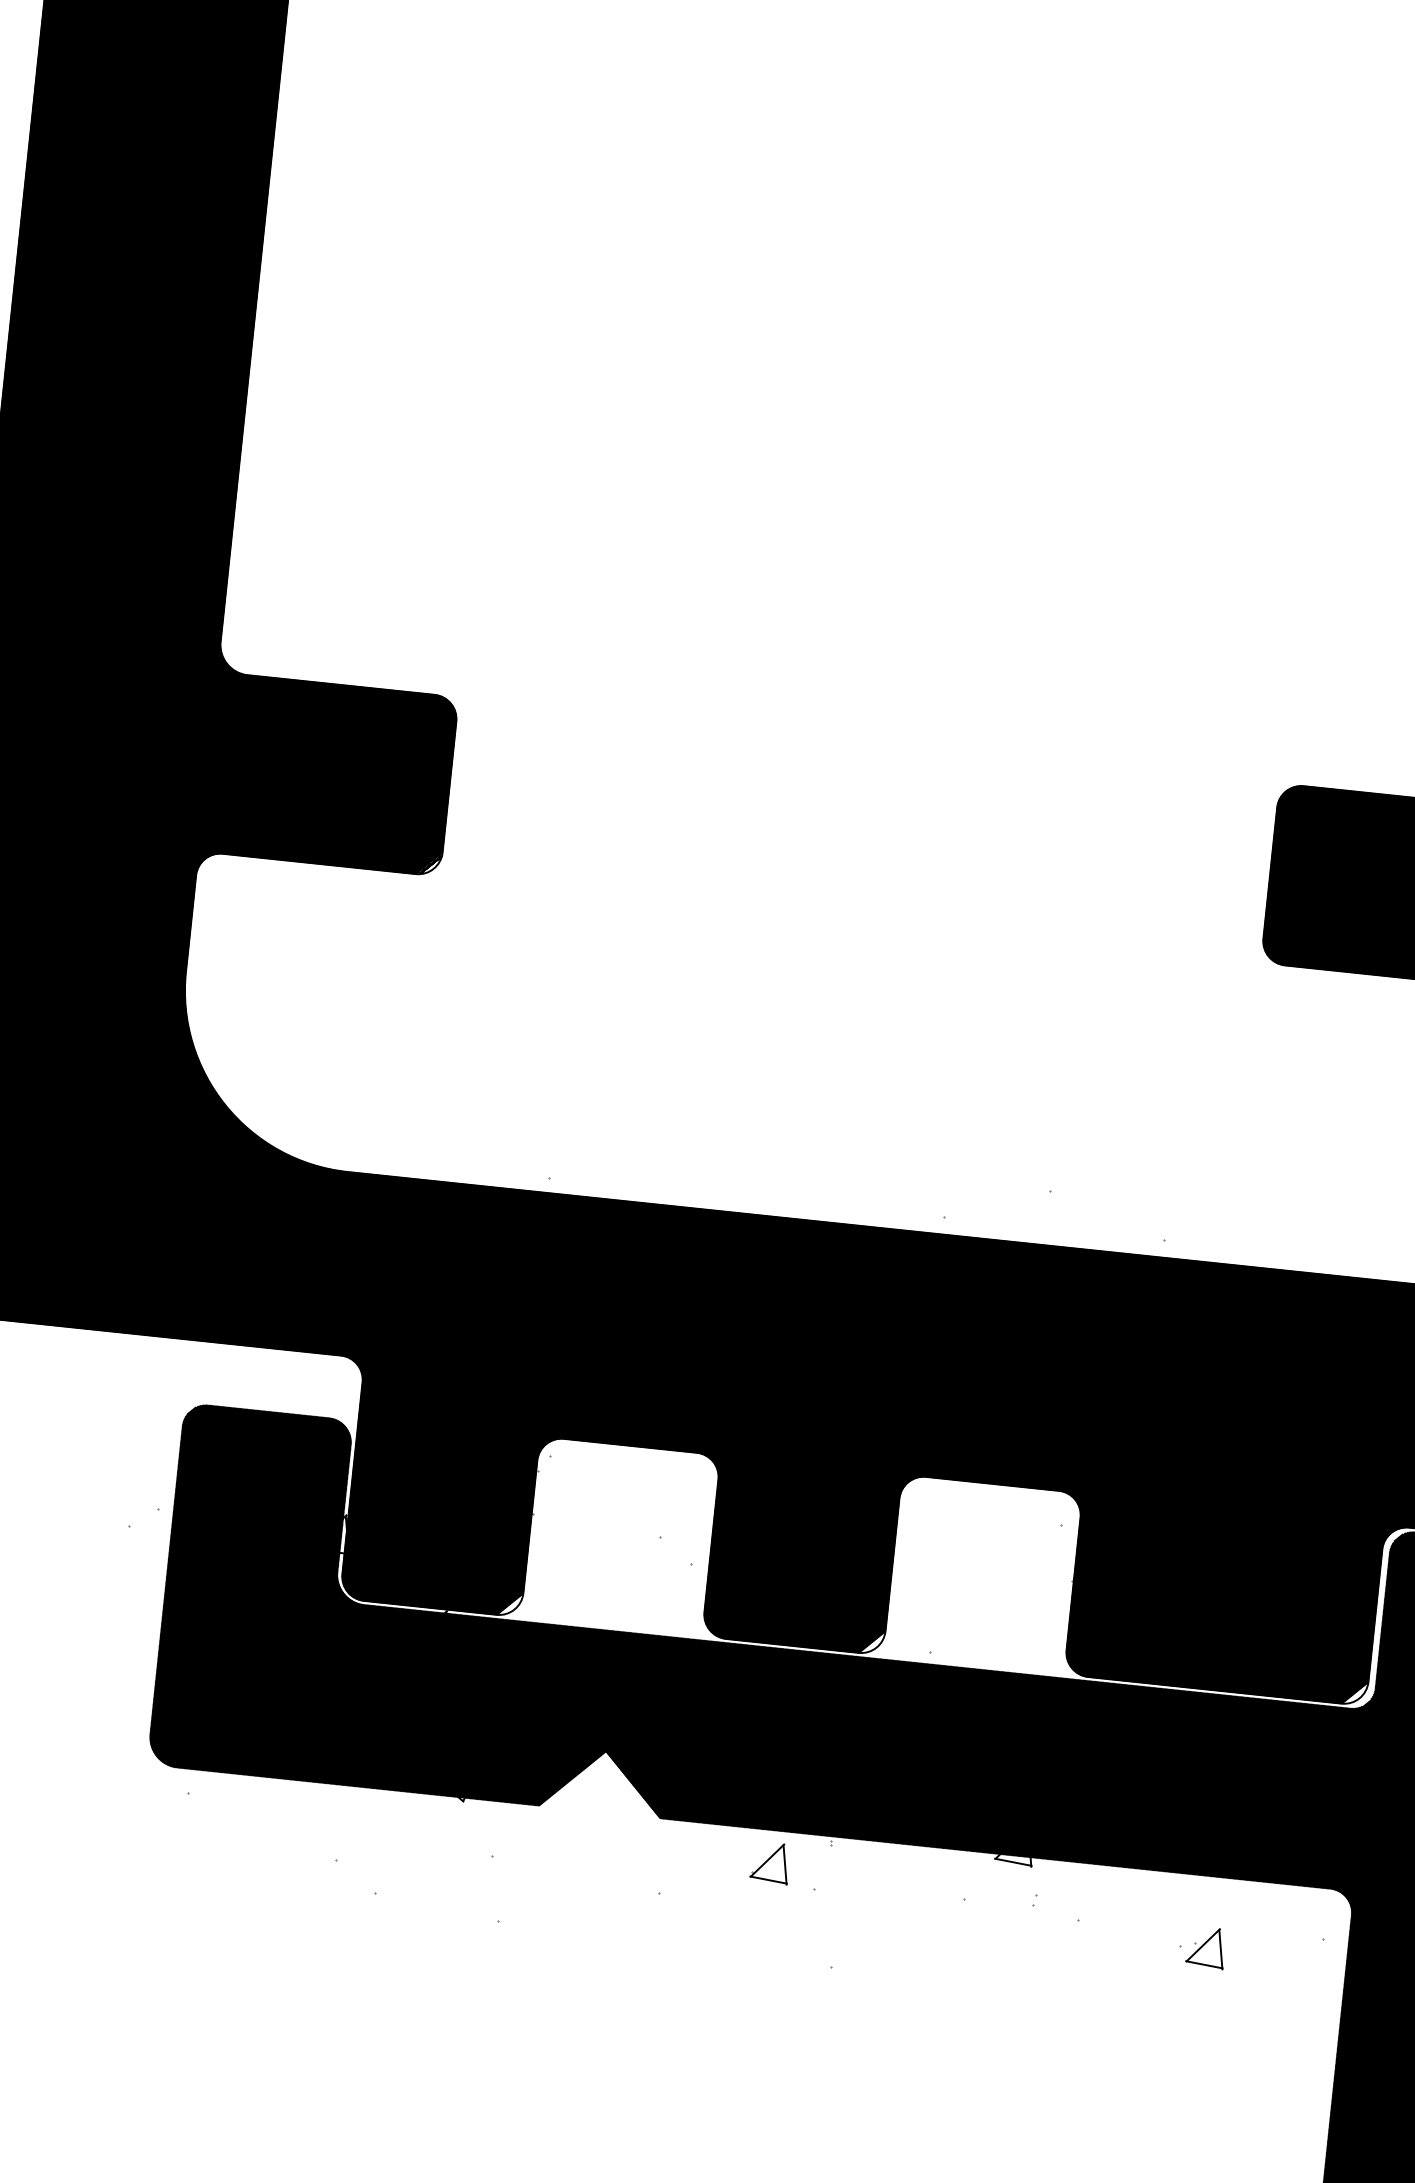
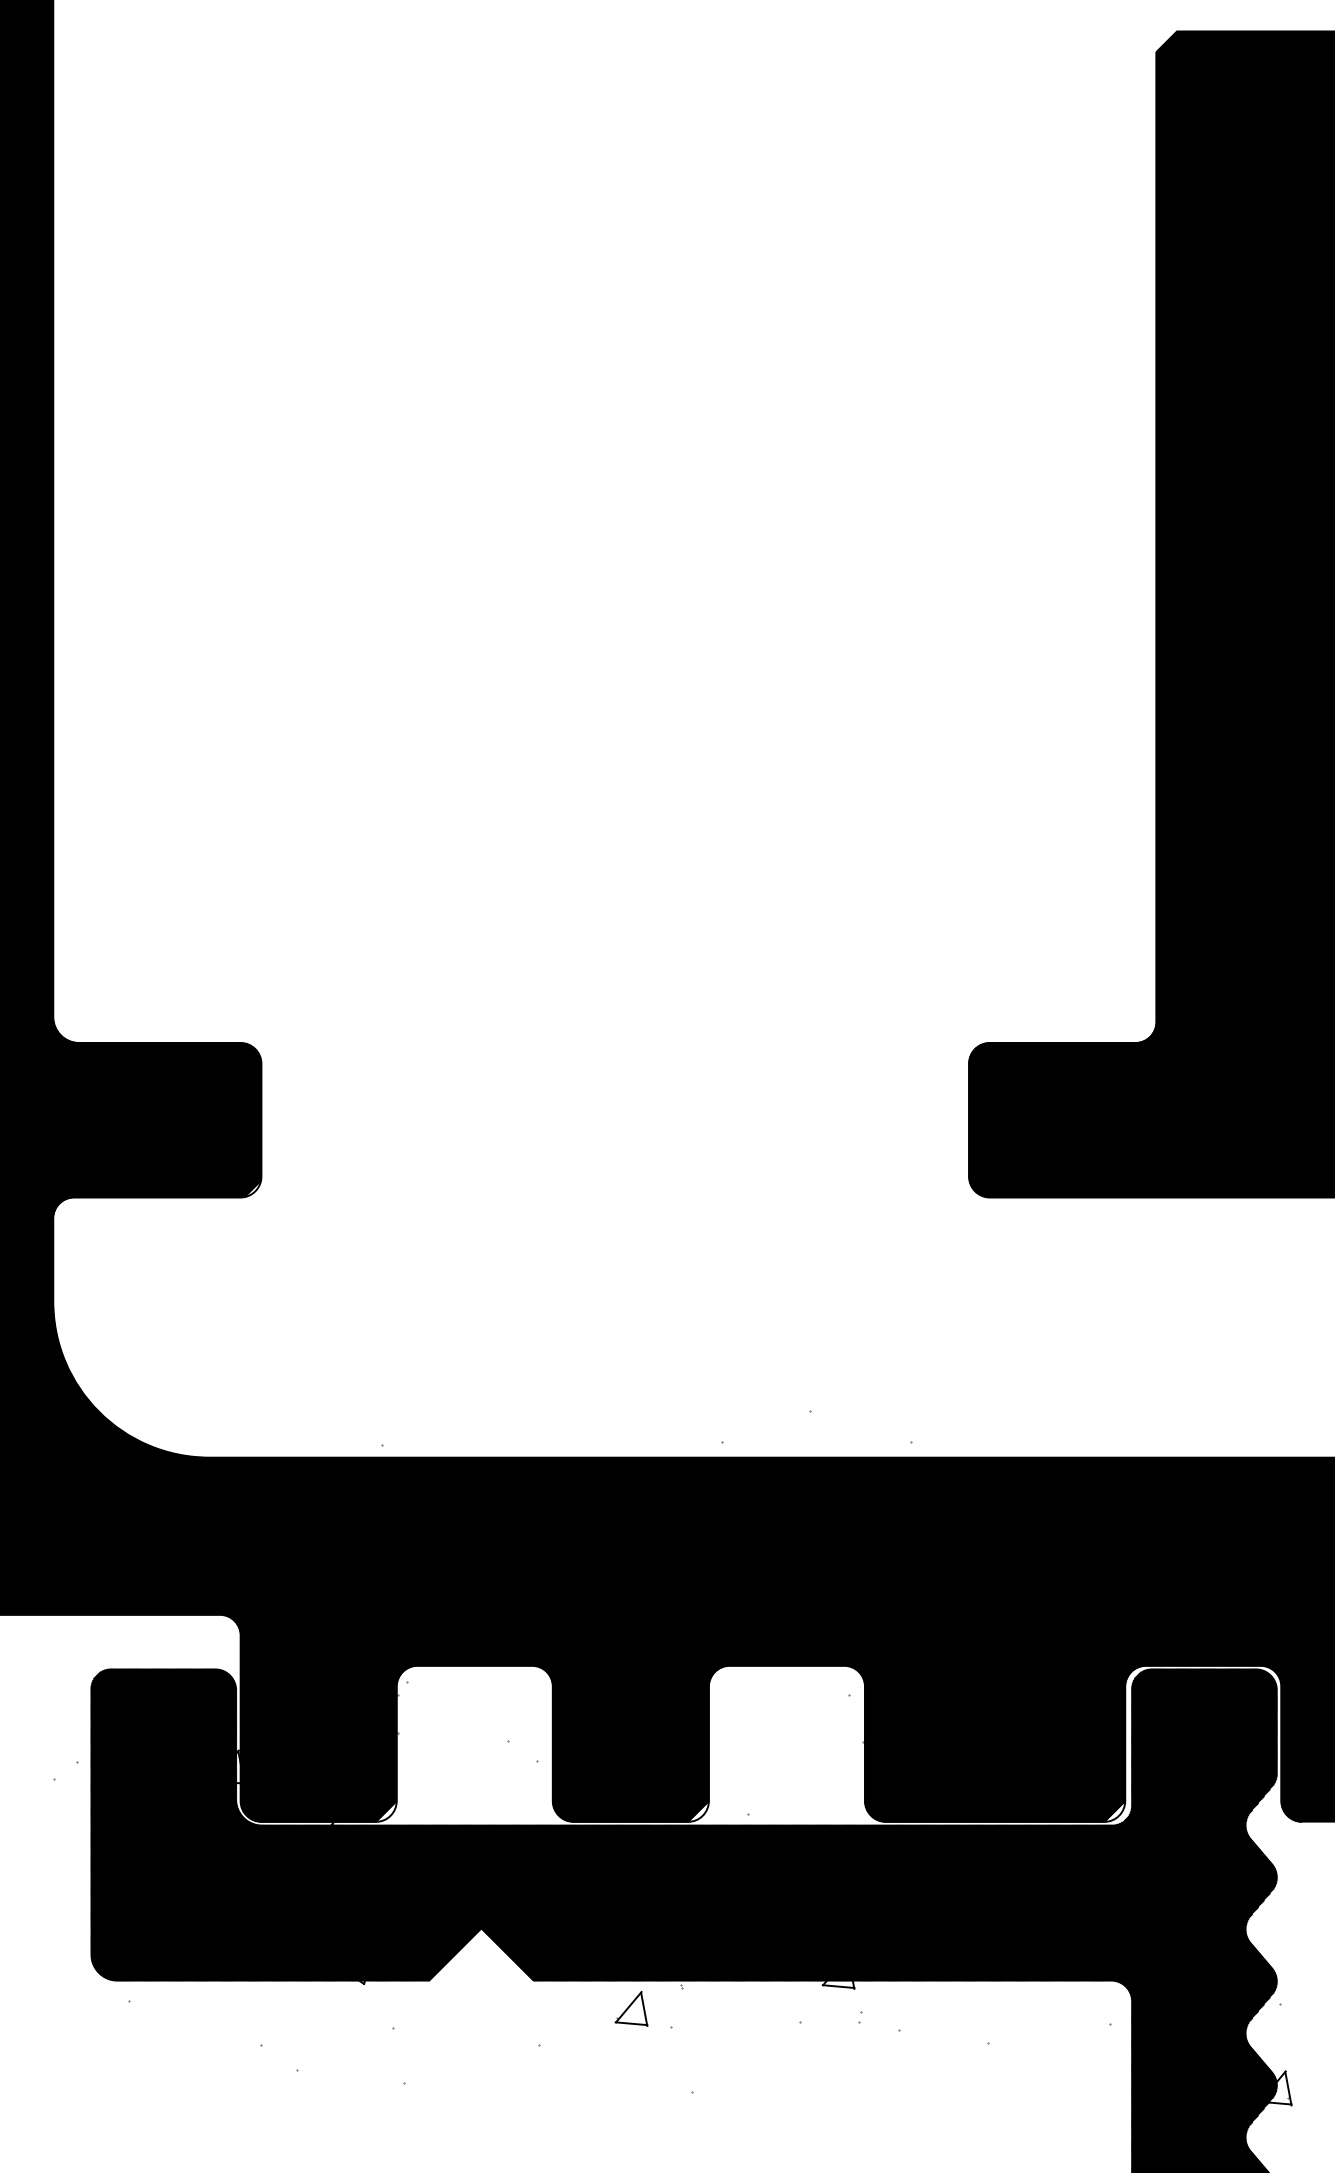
part: (1205, 1948) -> (1010, 2042), removed

